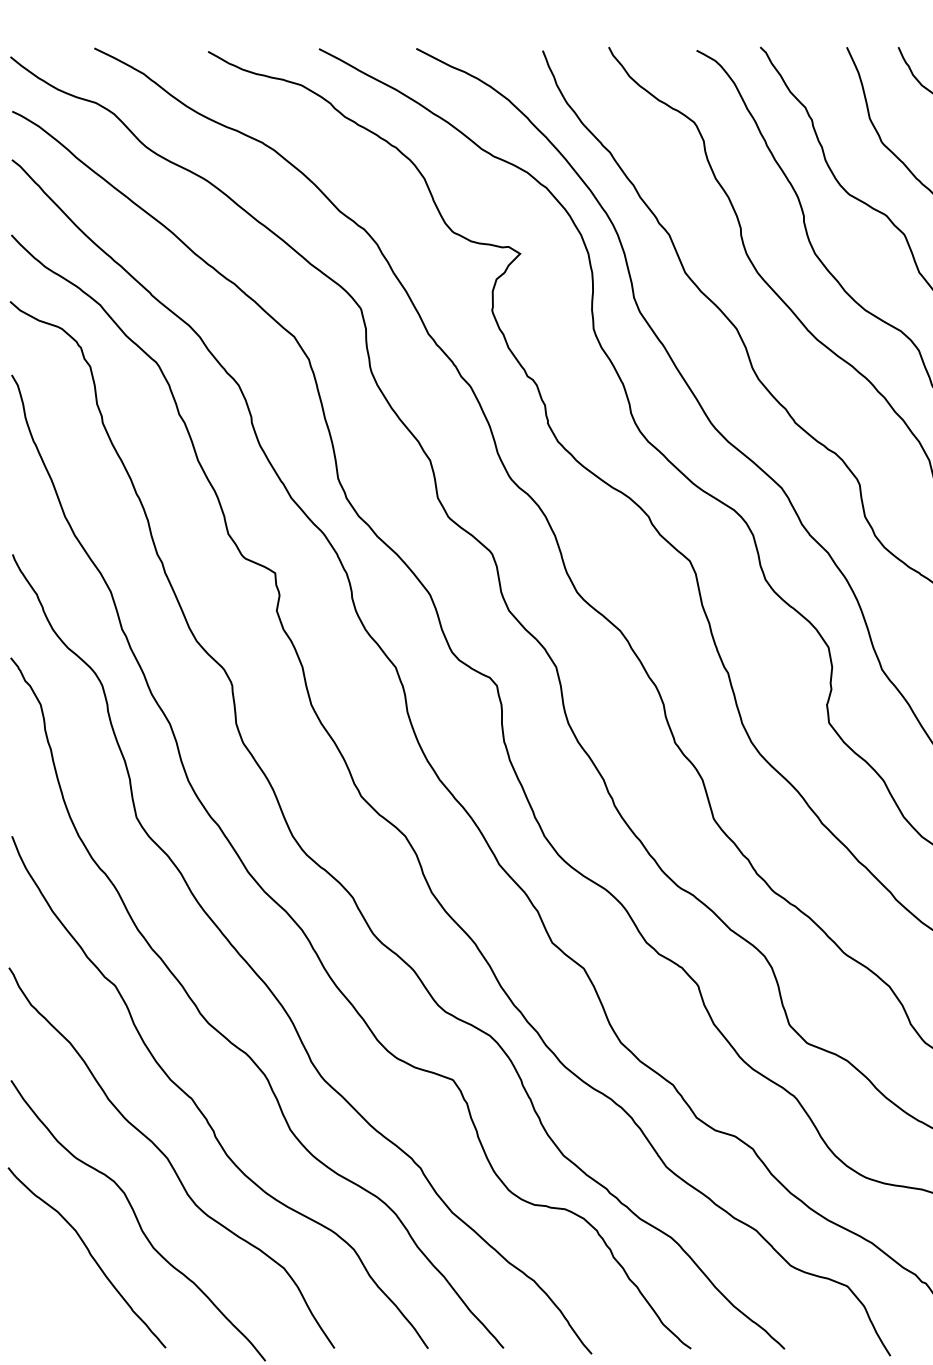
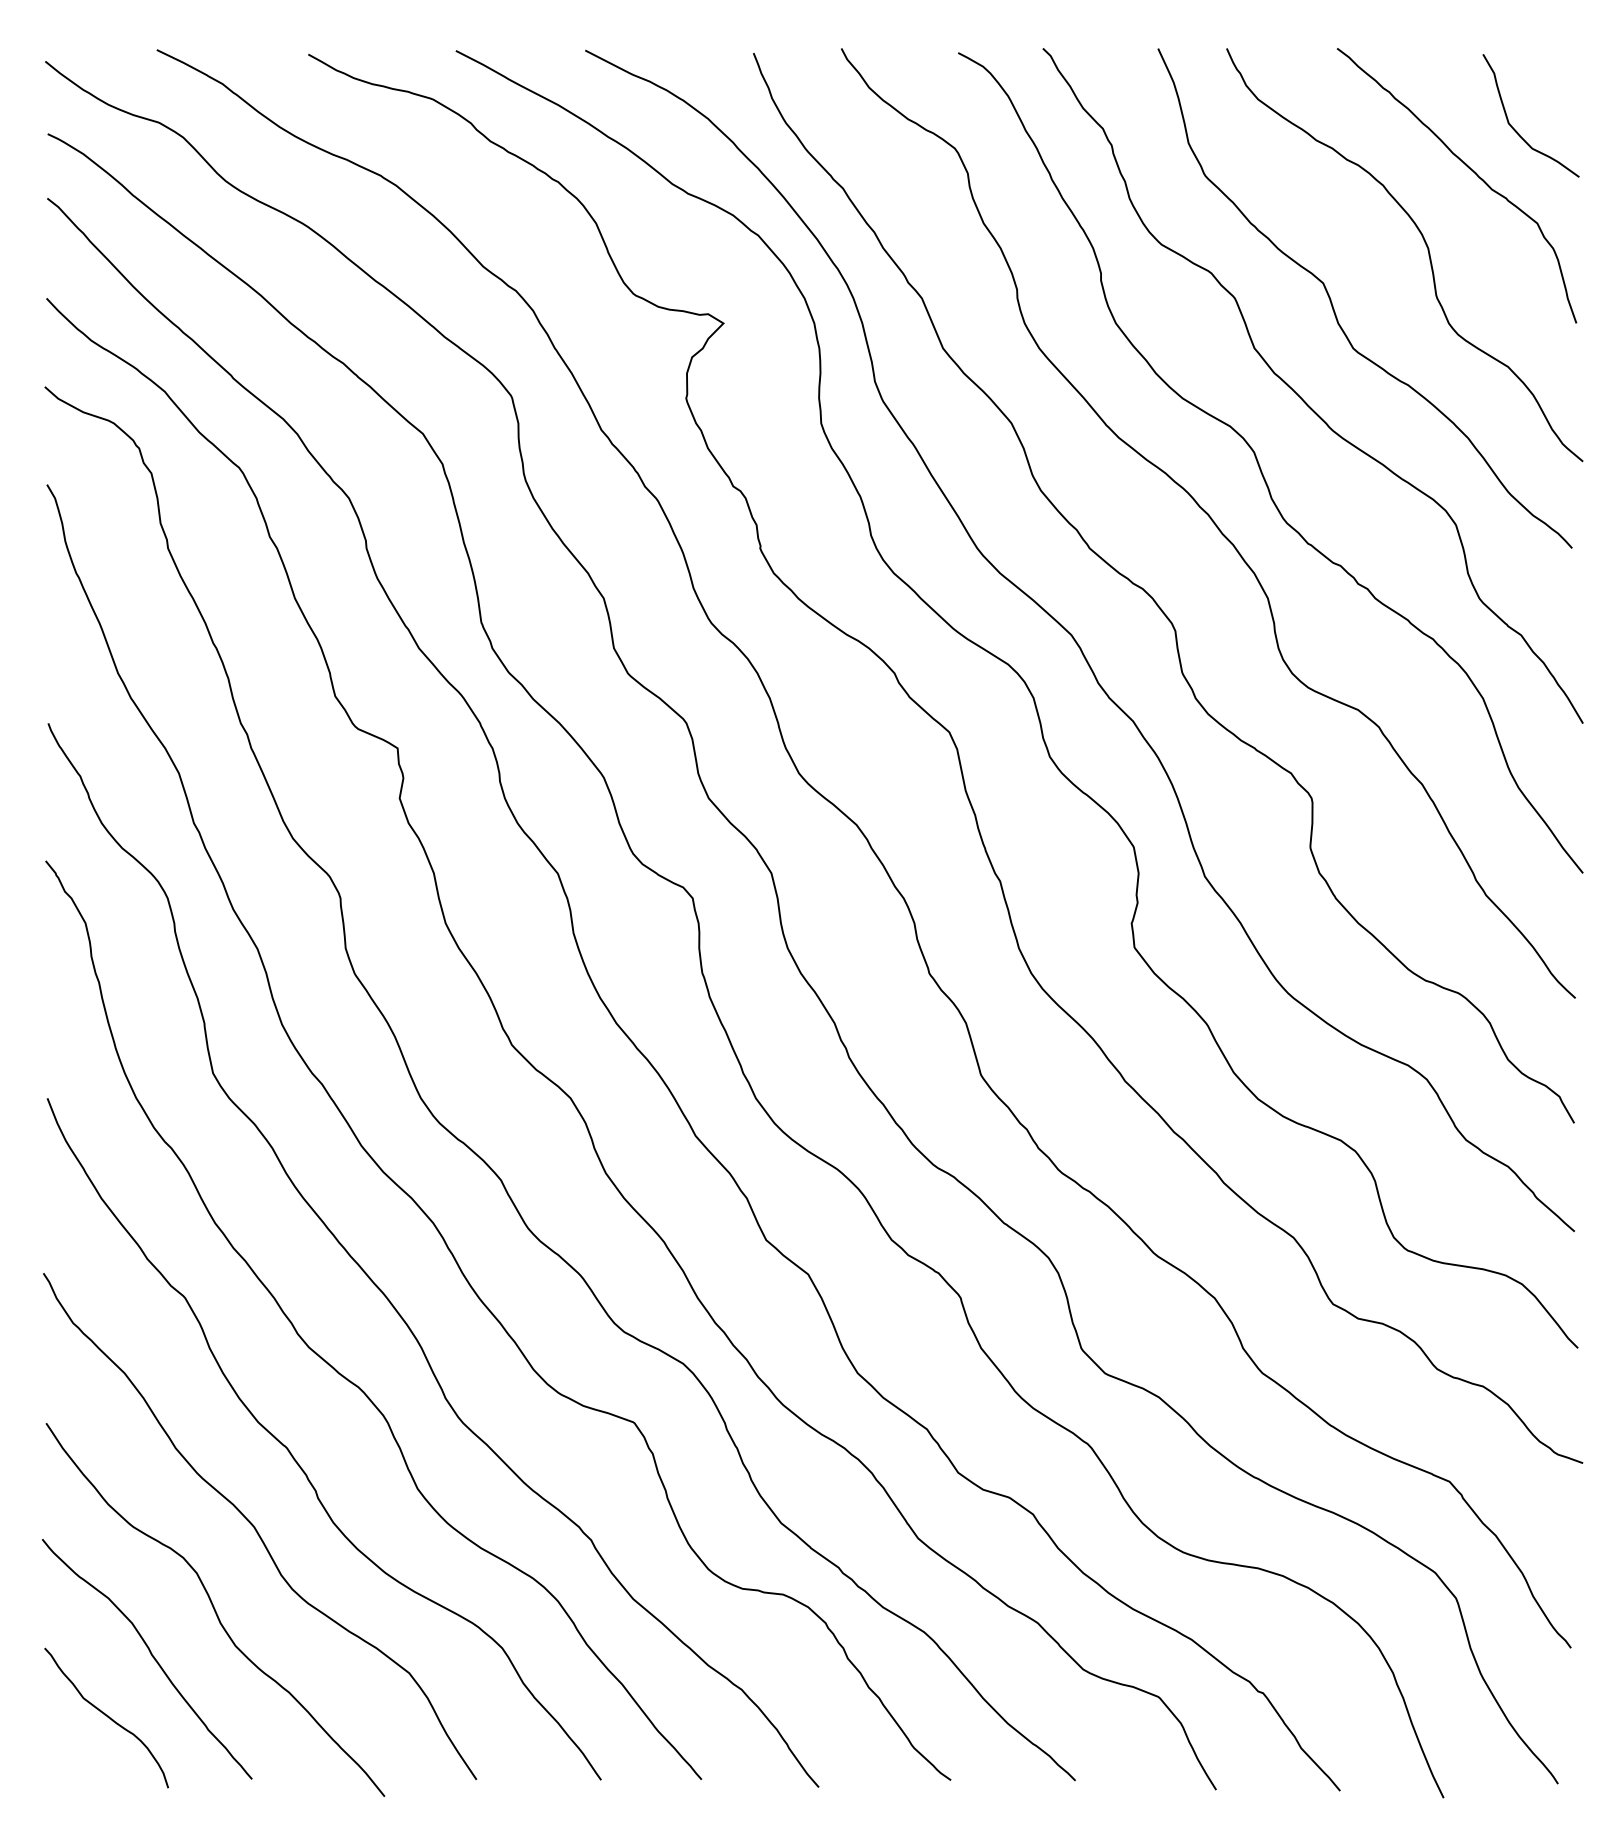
curve: (56, 1300) -> (106, 1716), added

